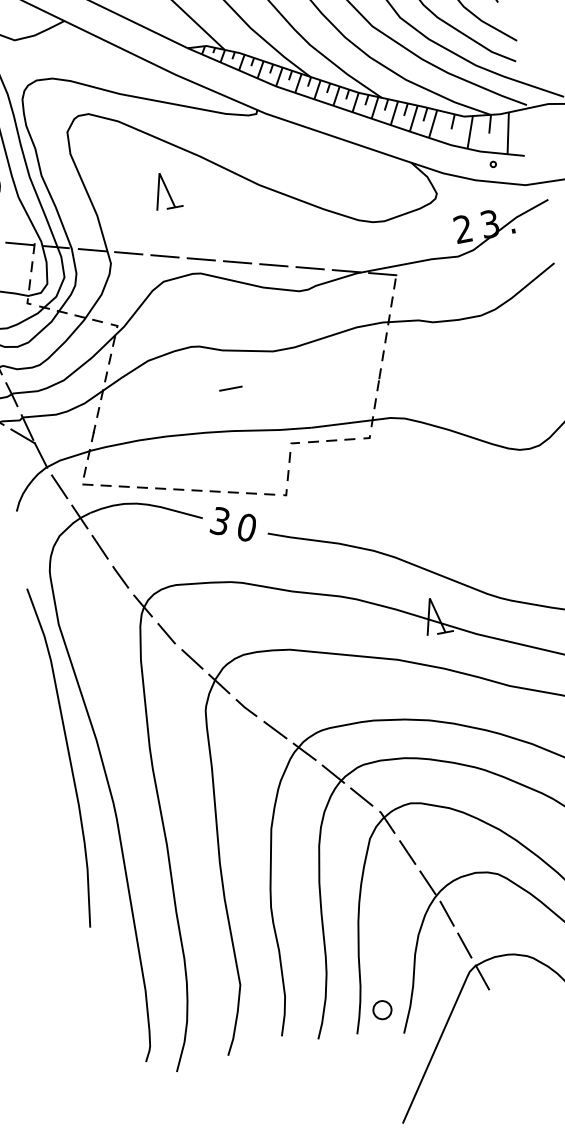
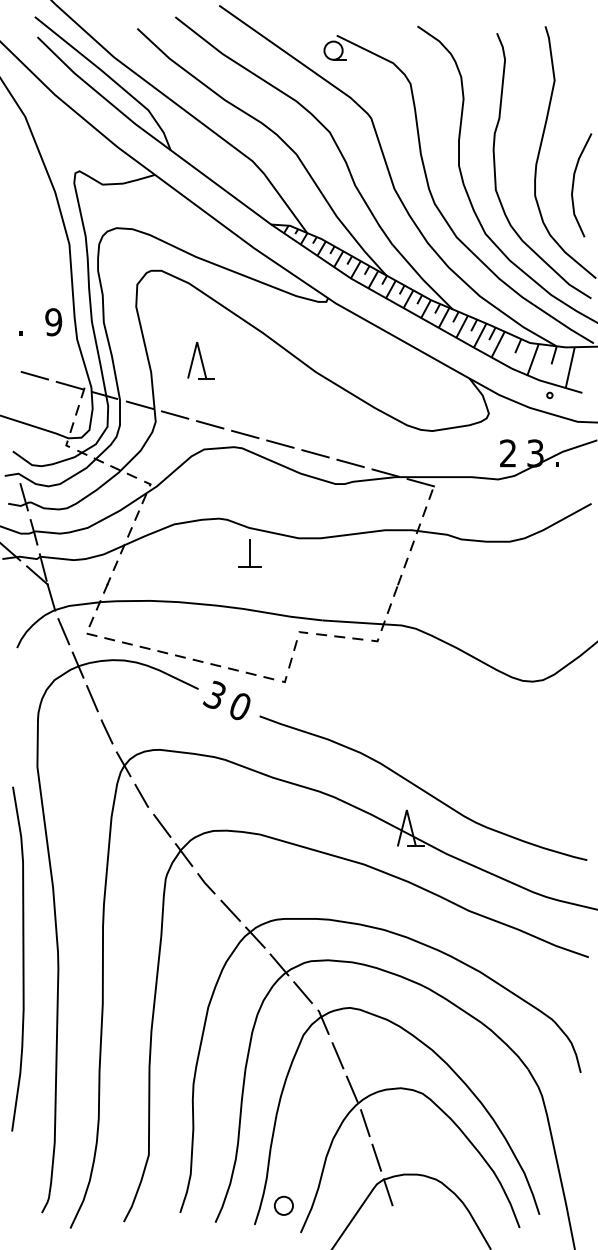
part: (166, 190) -> (200, 360), moved
line: (228, 375) -> (250, 553), added
curve: (68, 755) -> (22, 958), moved

